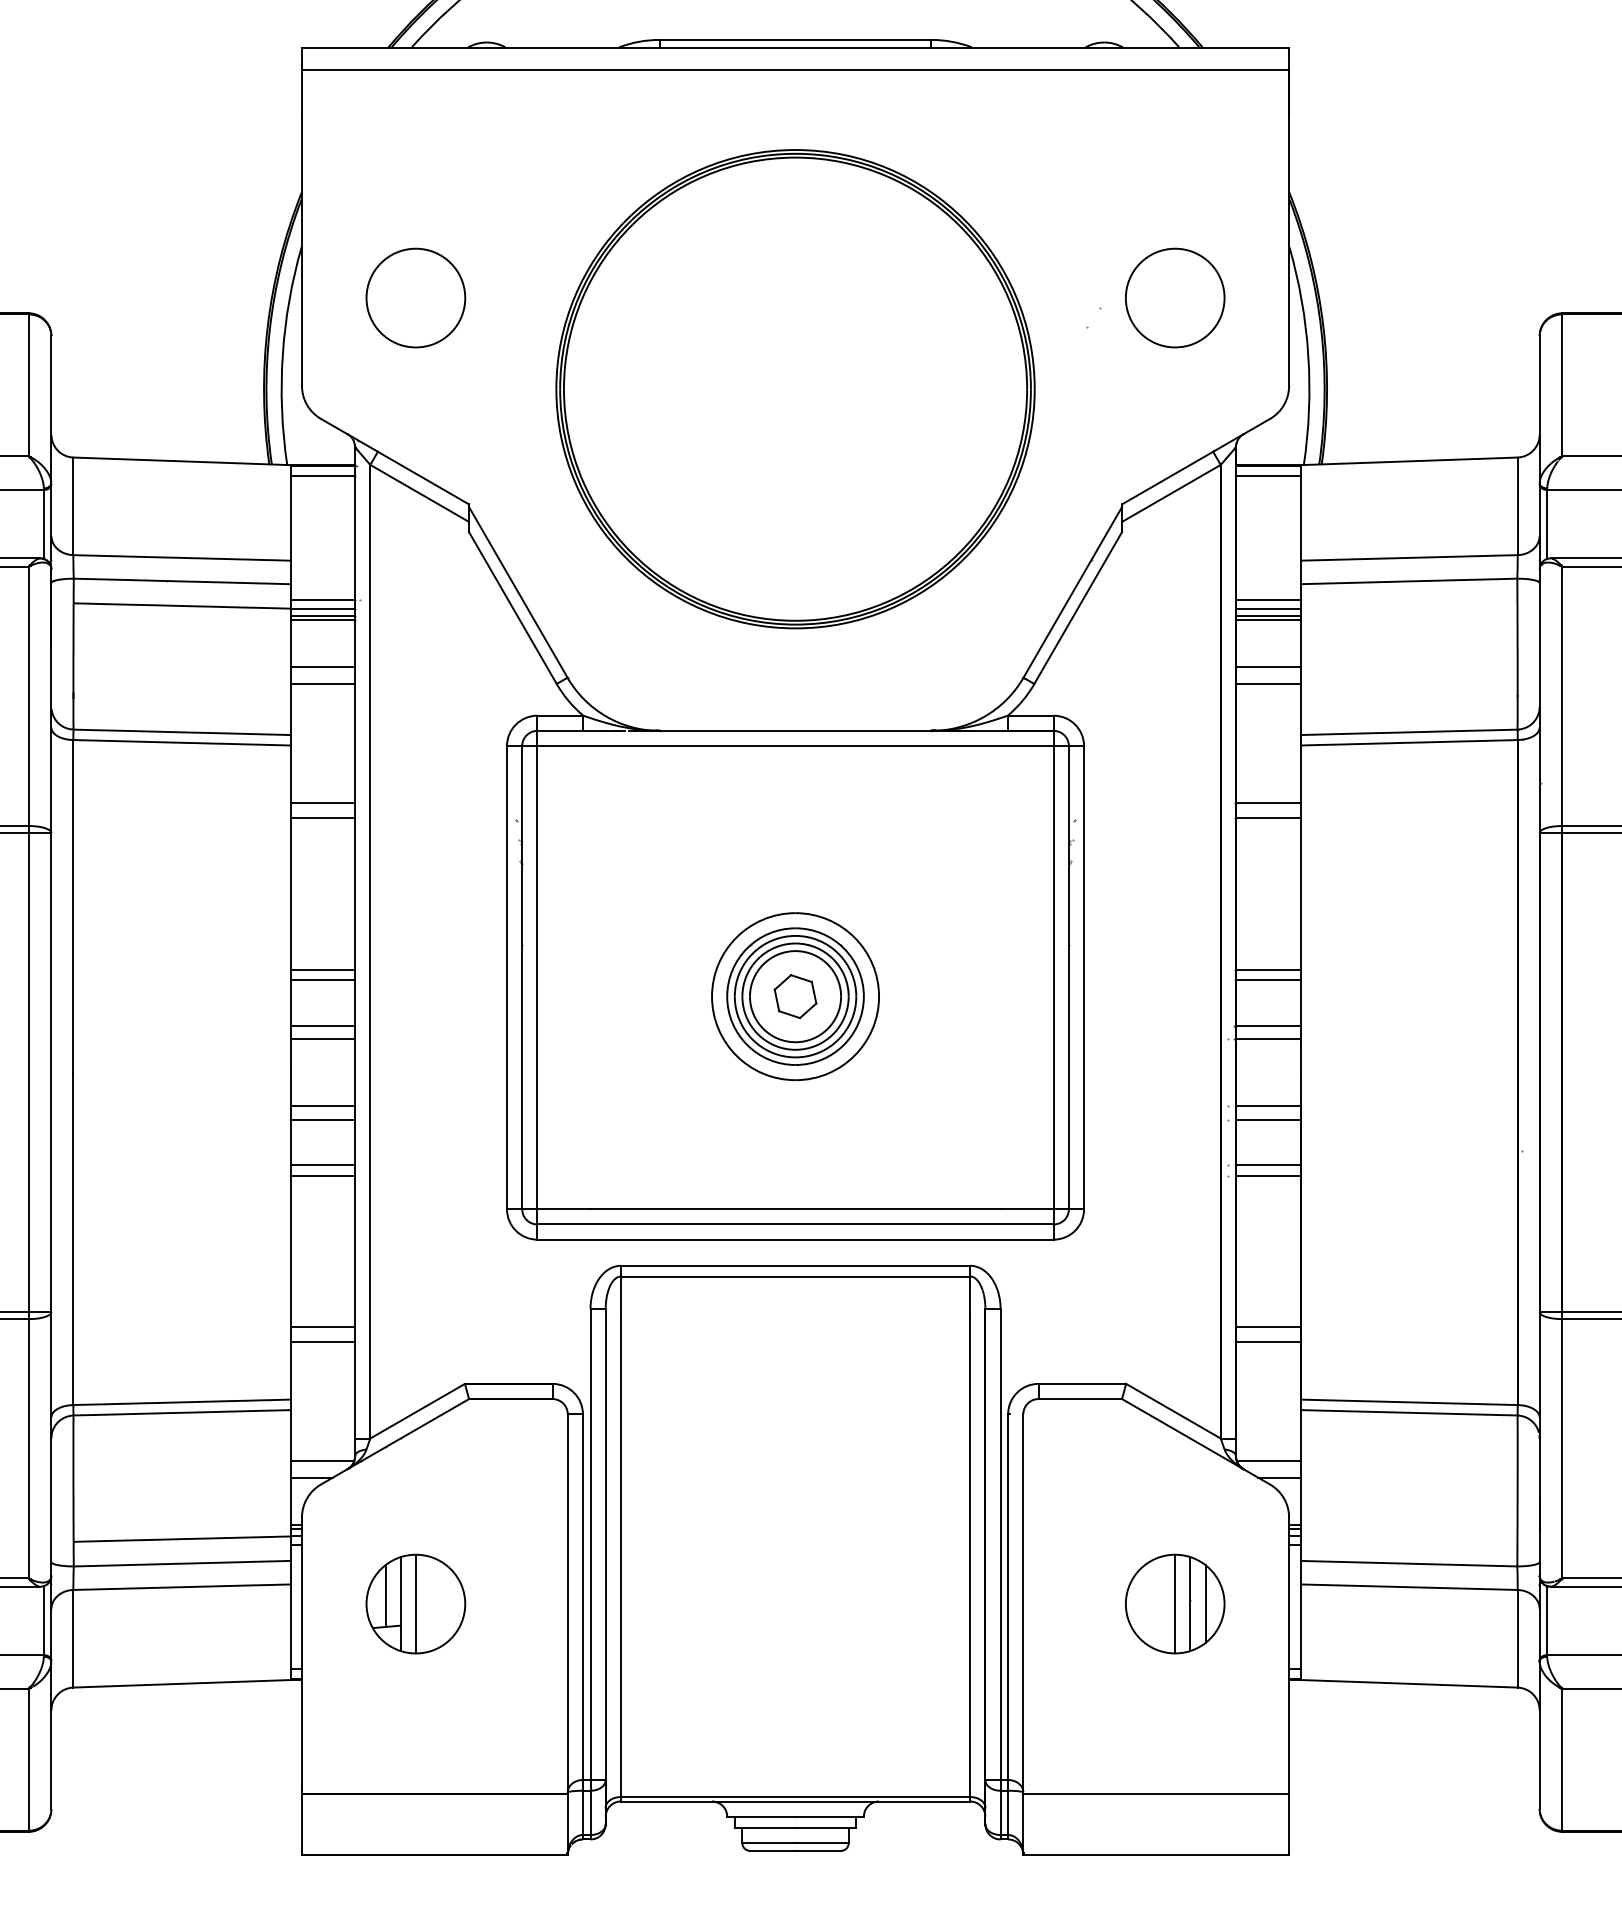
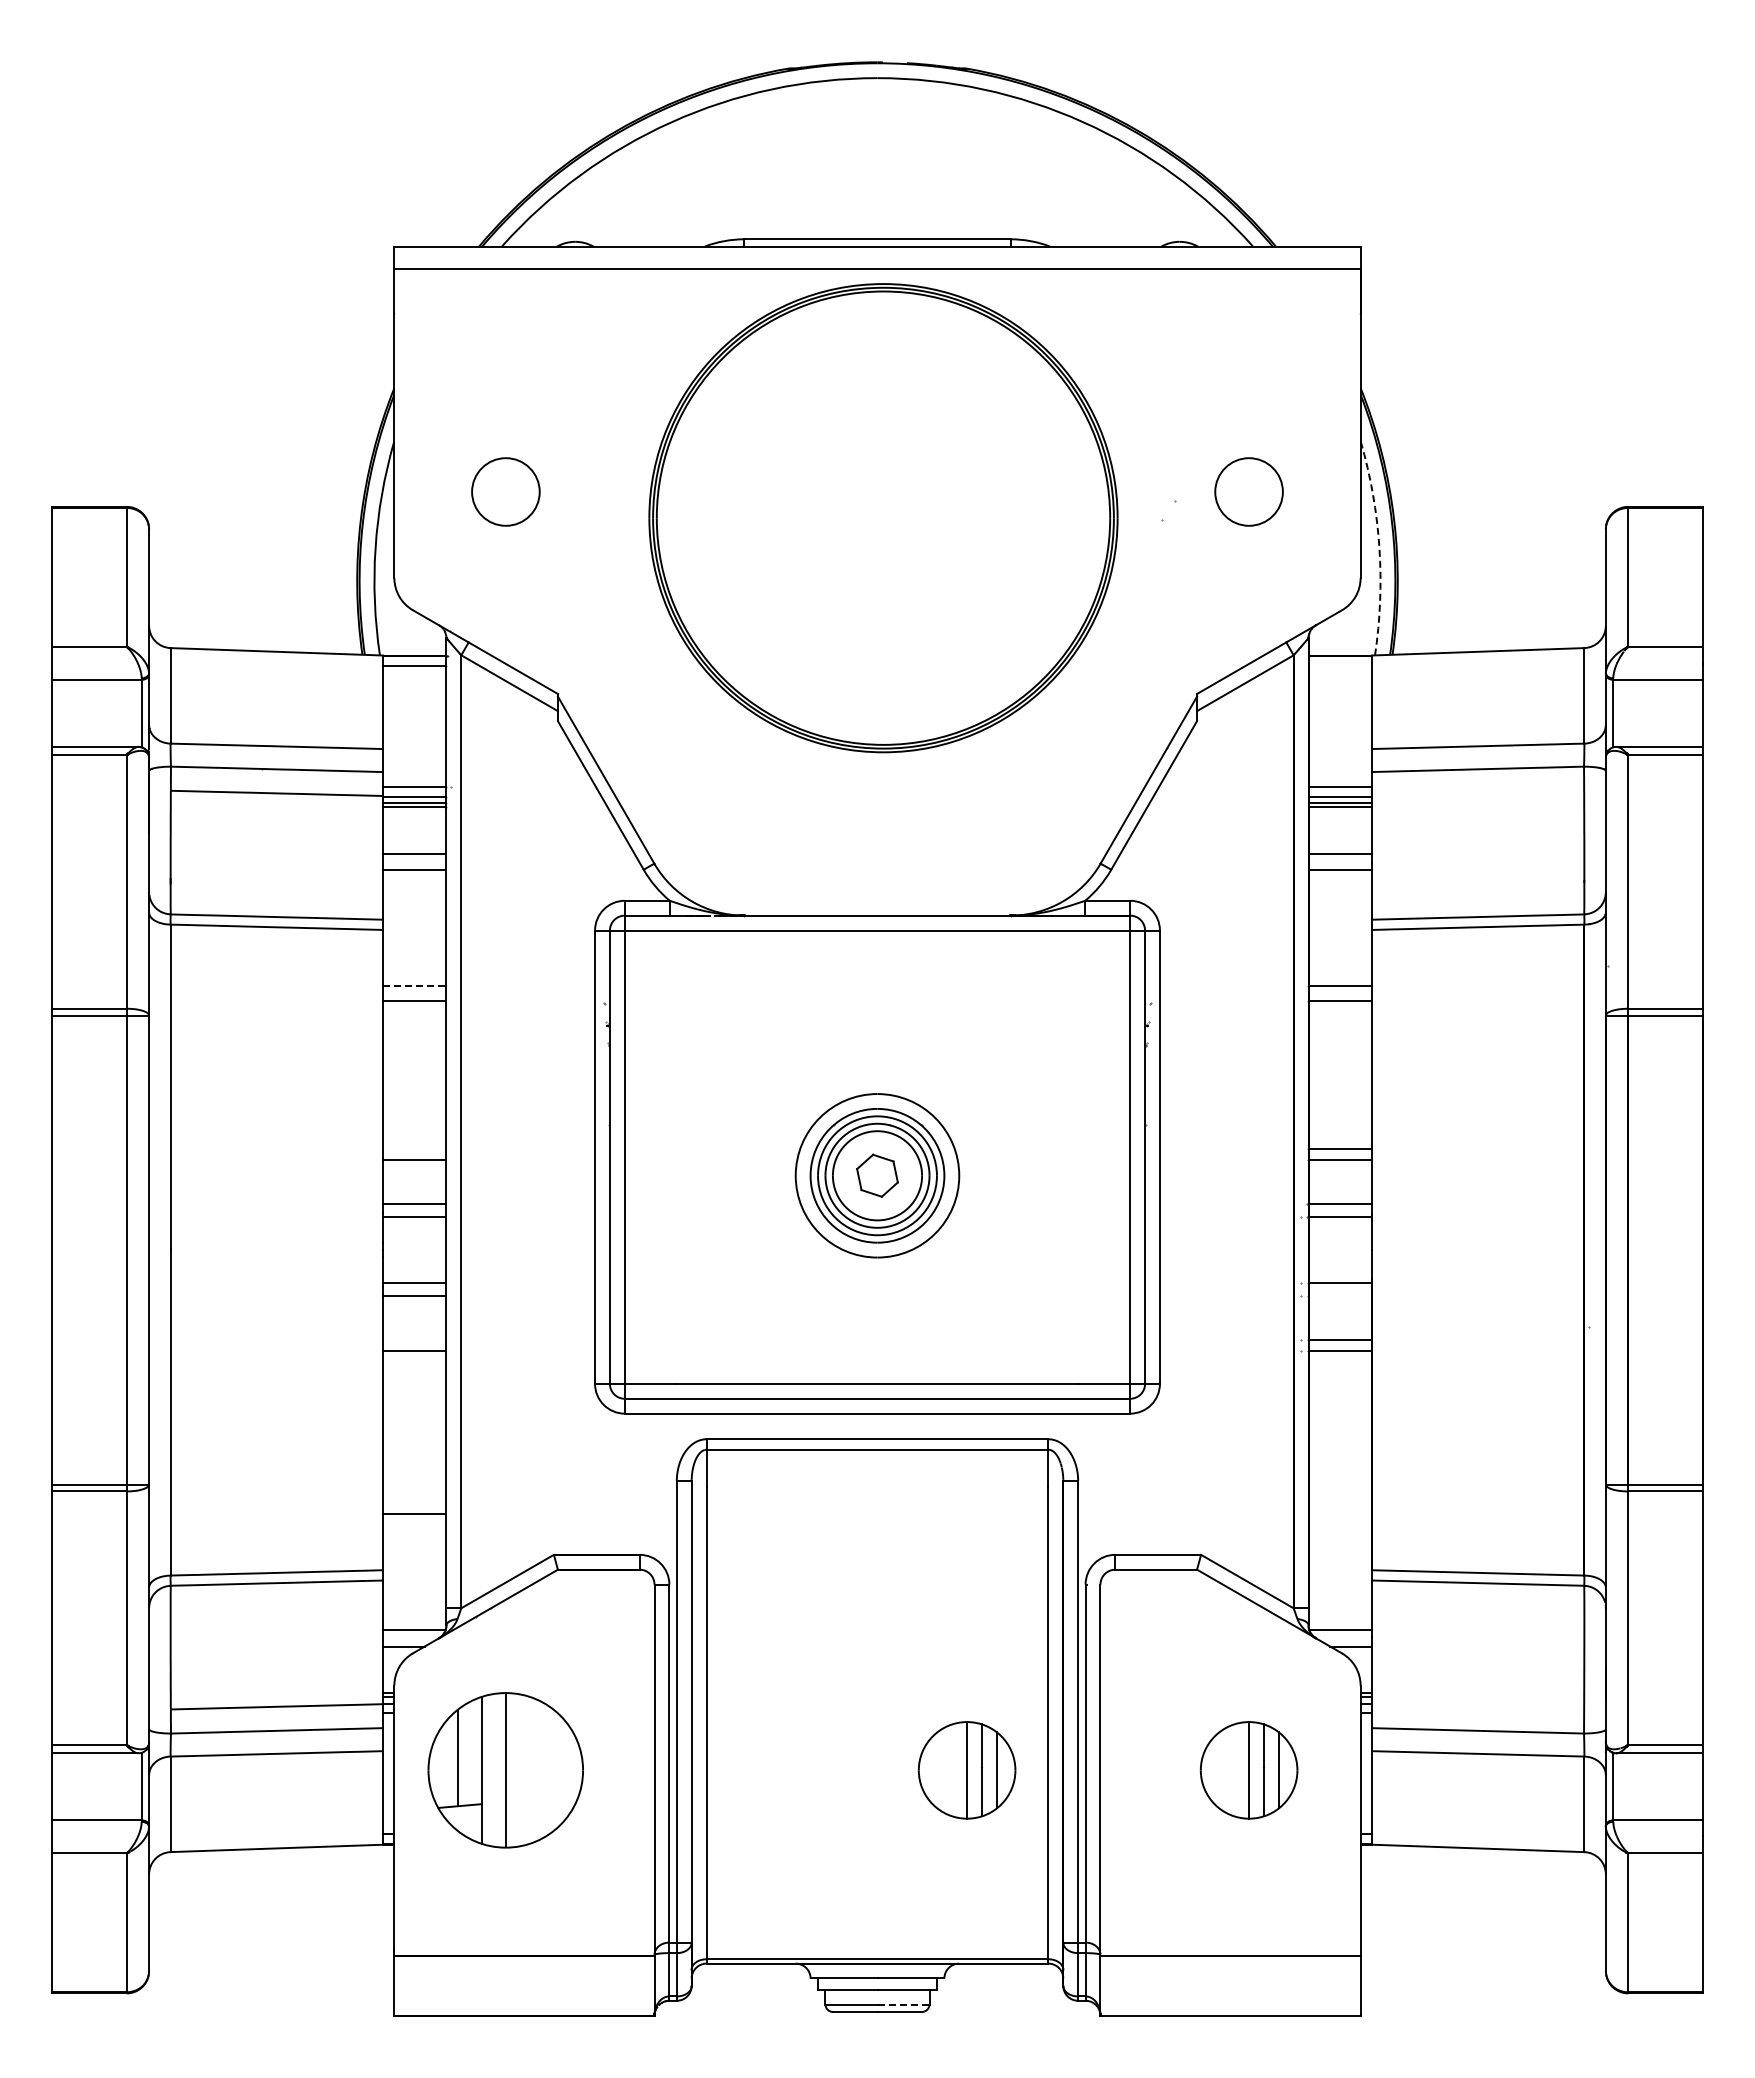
part: (415, 297) -> (505, 491), size x0.7
part: (1174, 297) -> (1248, 491), size x0.7
arc: (1308, 354) -> (1379, 547), solid -> dashed
part: (795, 389) -> (883, 518), moved
line: (1267, 476) -> (1339, 666), removed
line: (322, 803) -> (414, 986), solid -> dashed
line: (322, 969) -> (414, 1149), removed
line: (1267, 1119) -> (1339, 1296), removed
line: (322, 1164) -> (414, 1340), removed
line: (322, 1327) -> (414, 1499), removed
line: (1267, 1327) -> (1339, 1499), removed
line: (1267, 1341) -> (1339, 1513), removed
part: (415, 1604) -> (505, 1770), size x1.6
part: (886, 1604) -> (966, 1770), added
line: (823, 1843) -> (904, 2004), solid -> dashed

